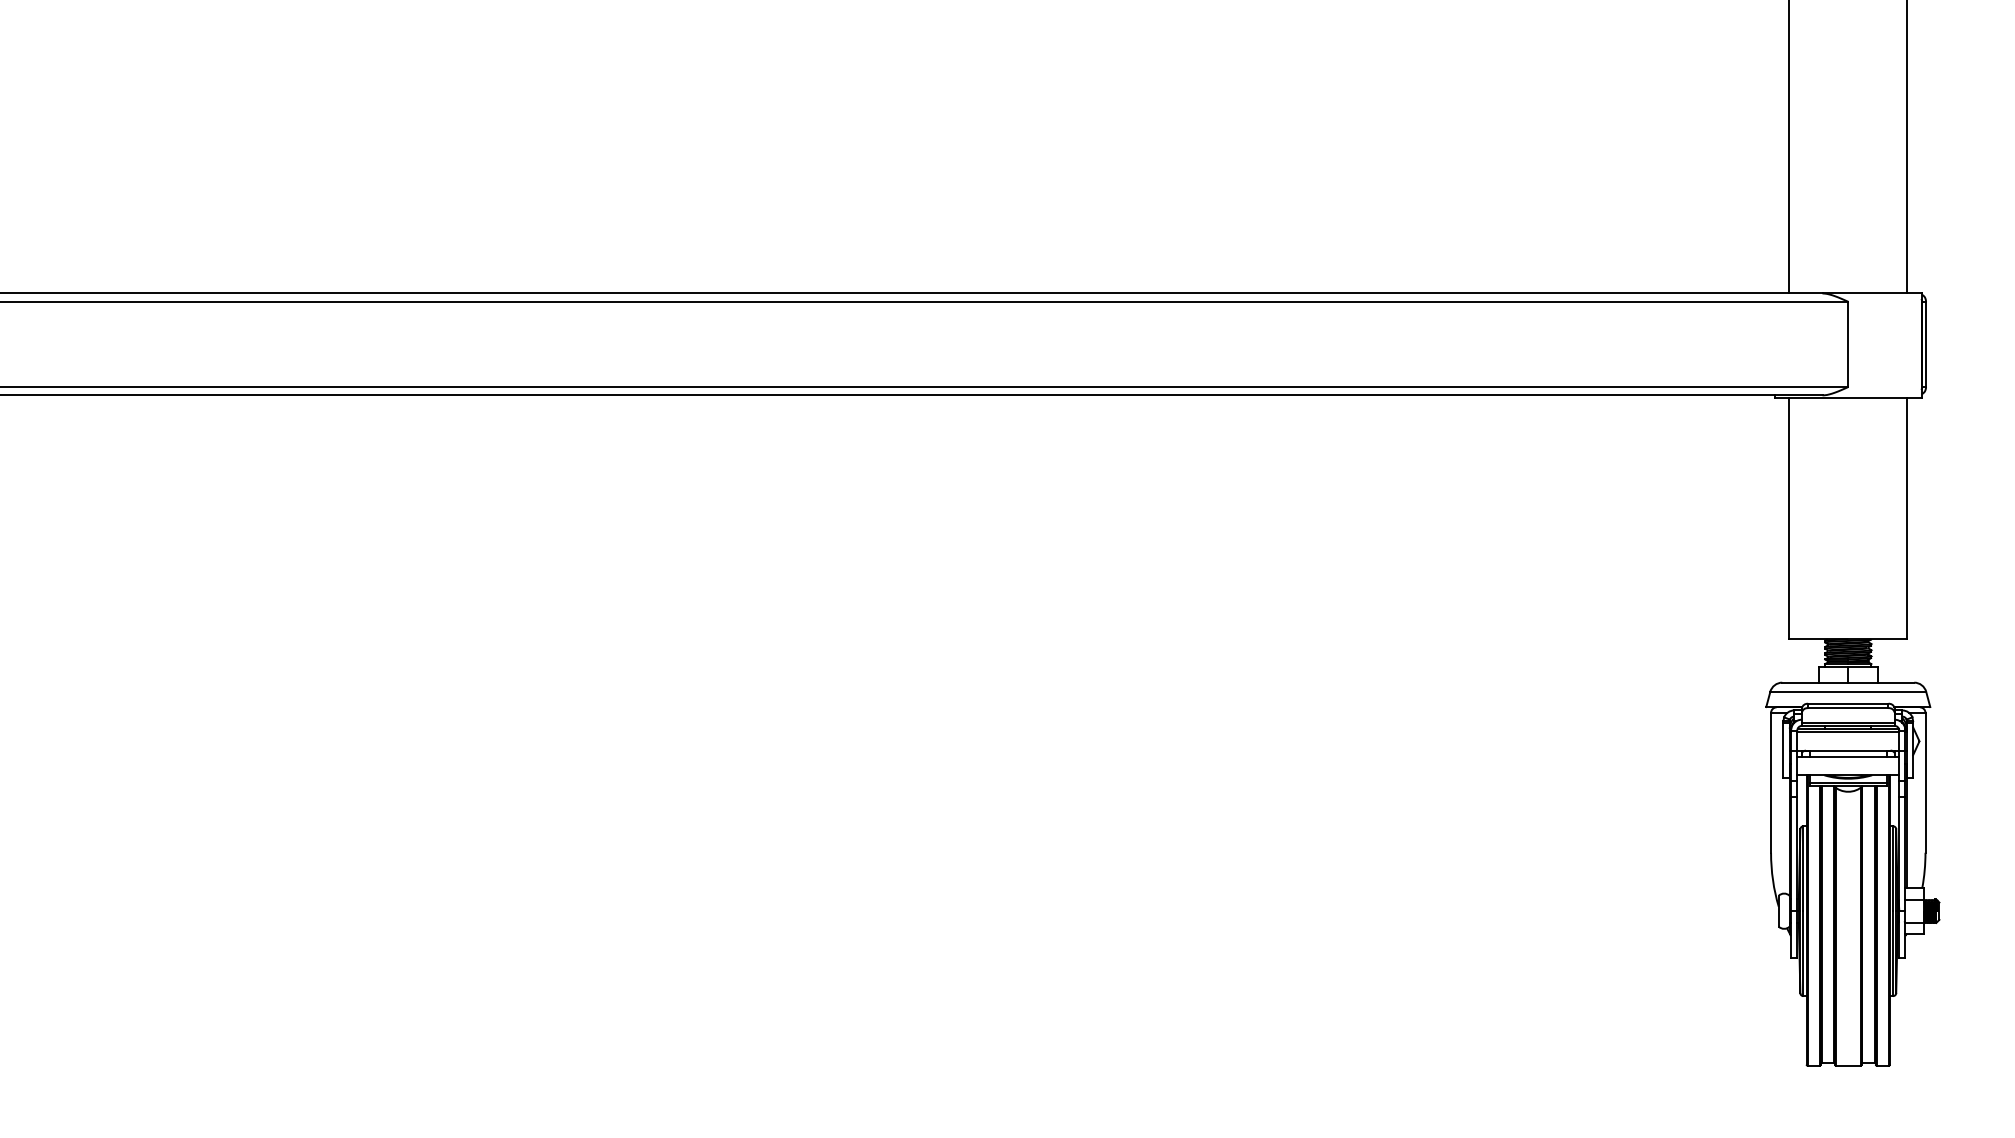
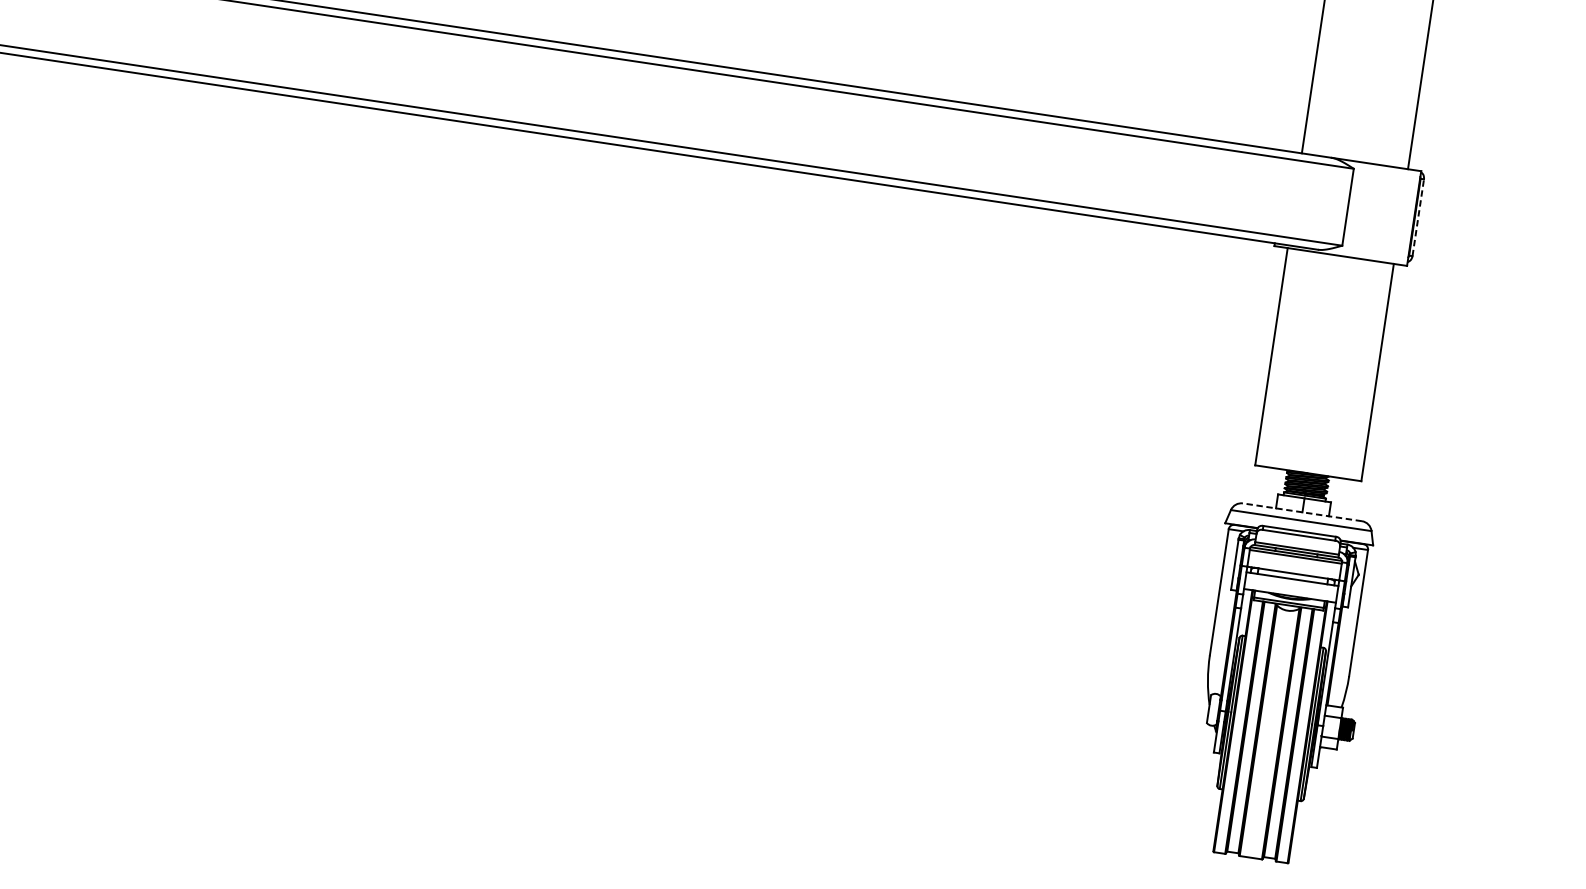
line: (1926, 344) -> (1418, 217), solid -> dashed
line: (1848, 682) -> (1302, 512), solid -> dashed

